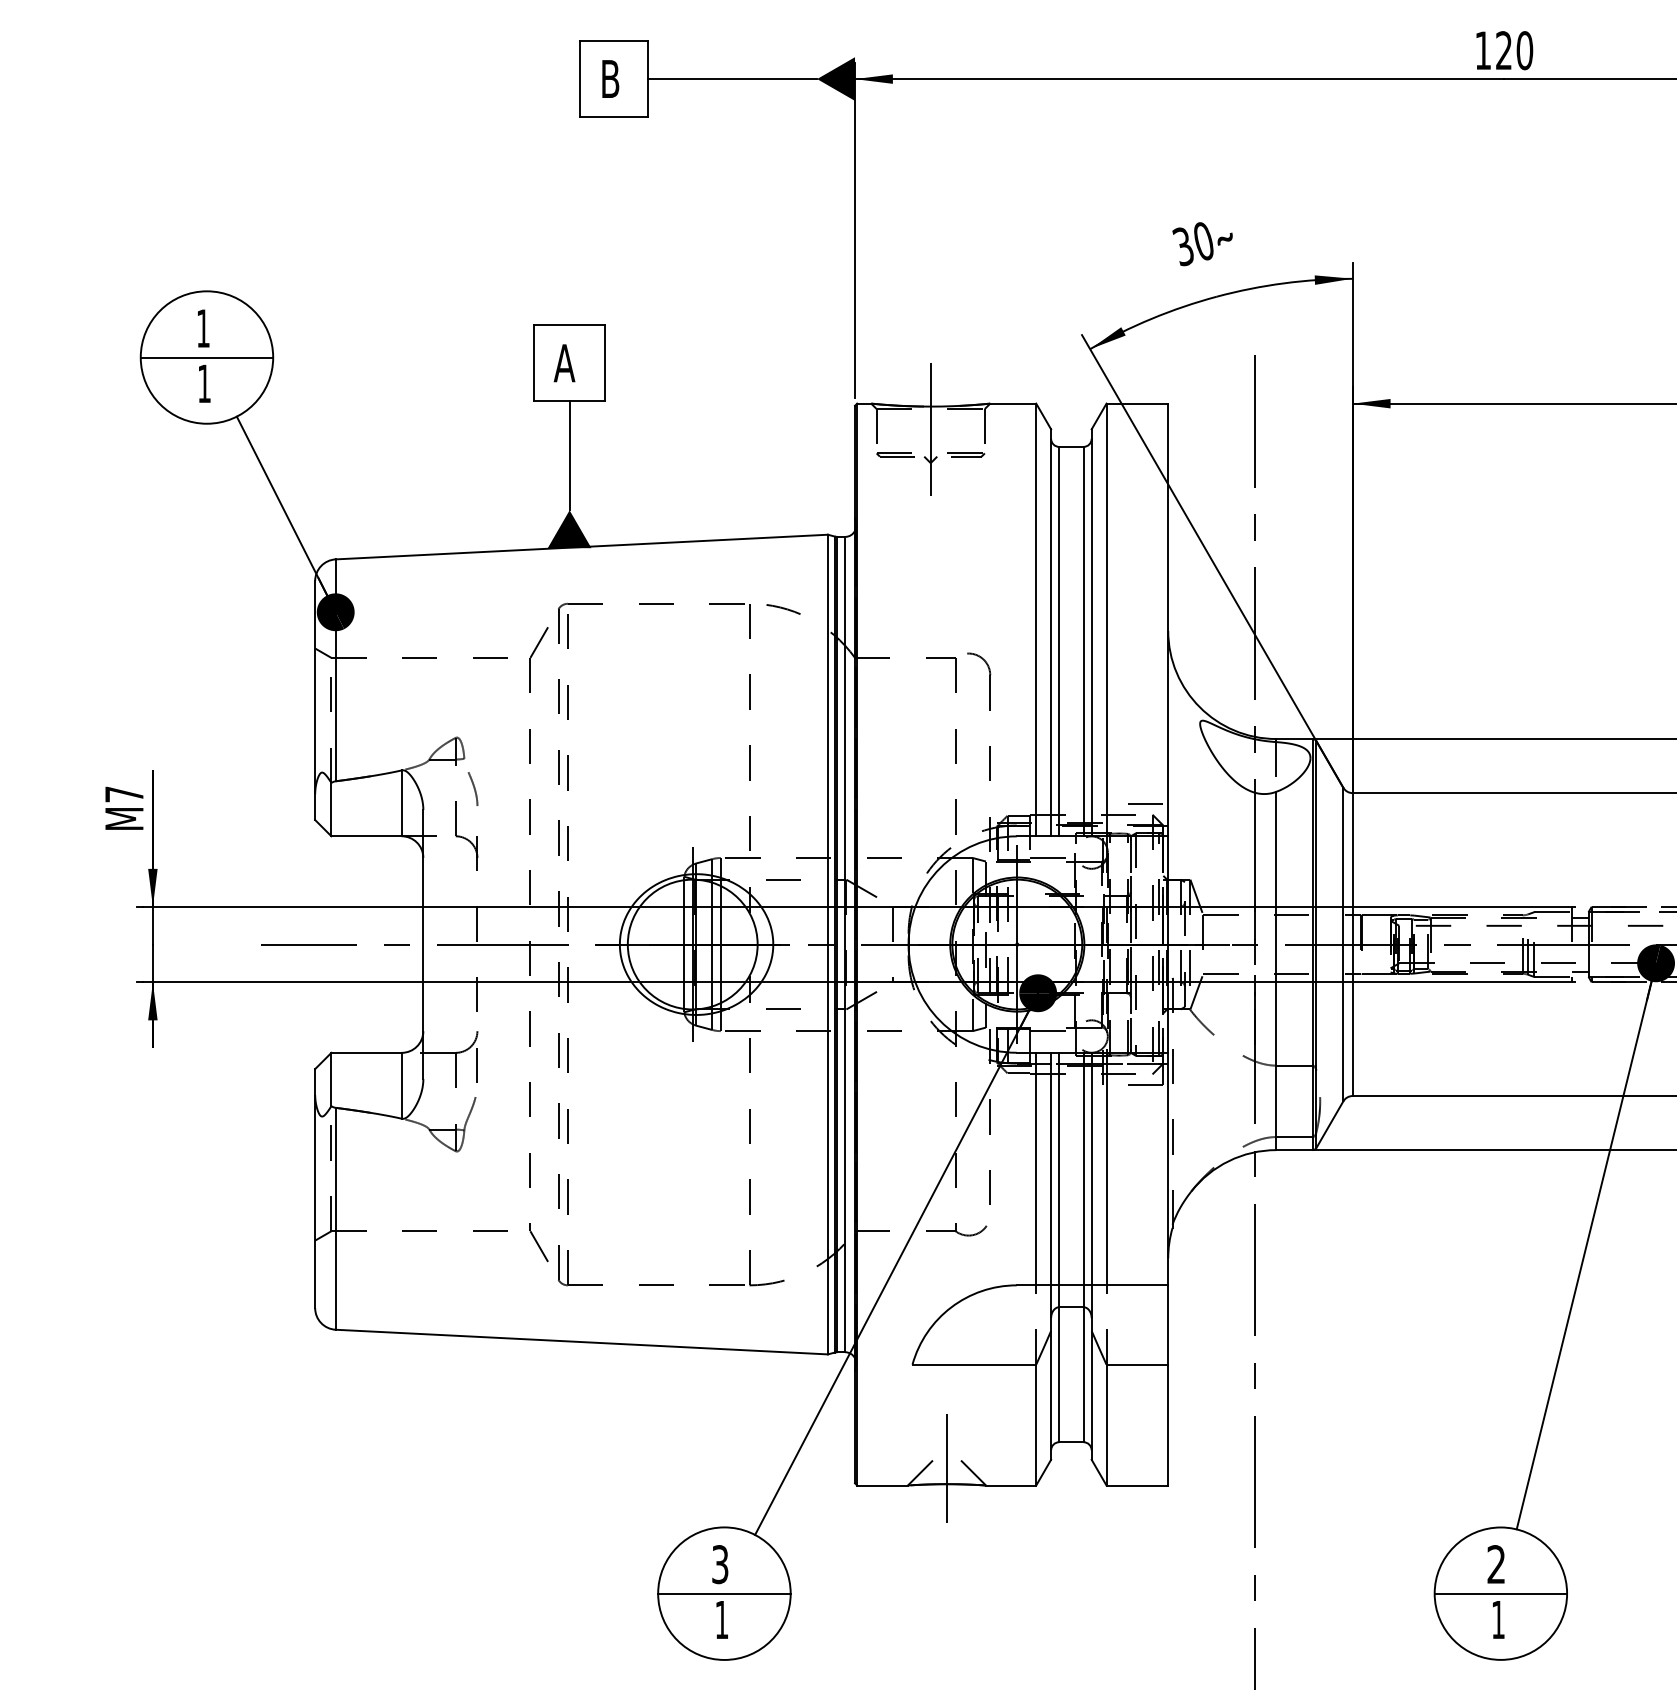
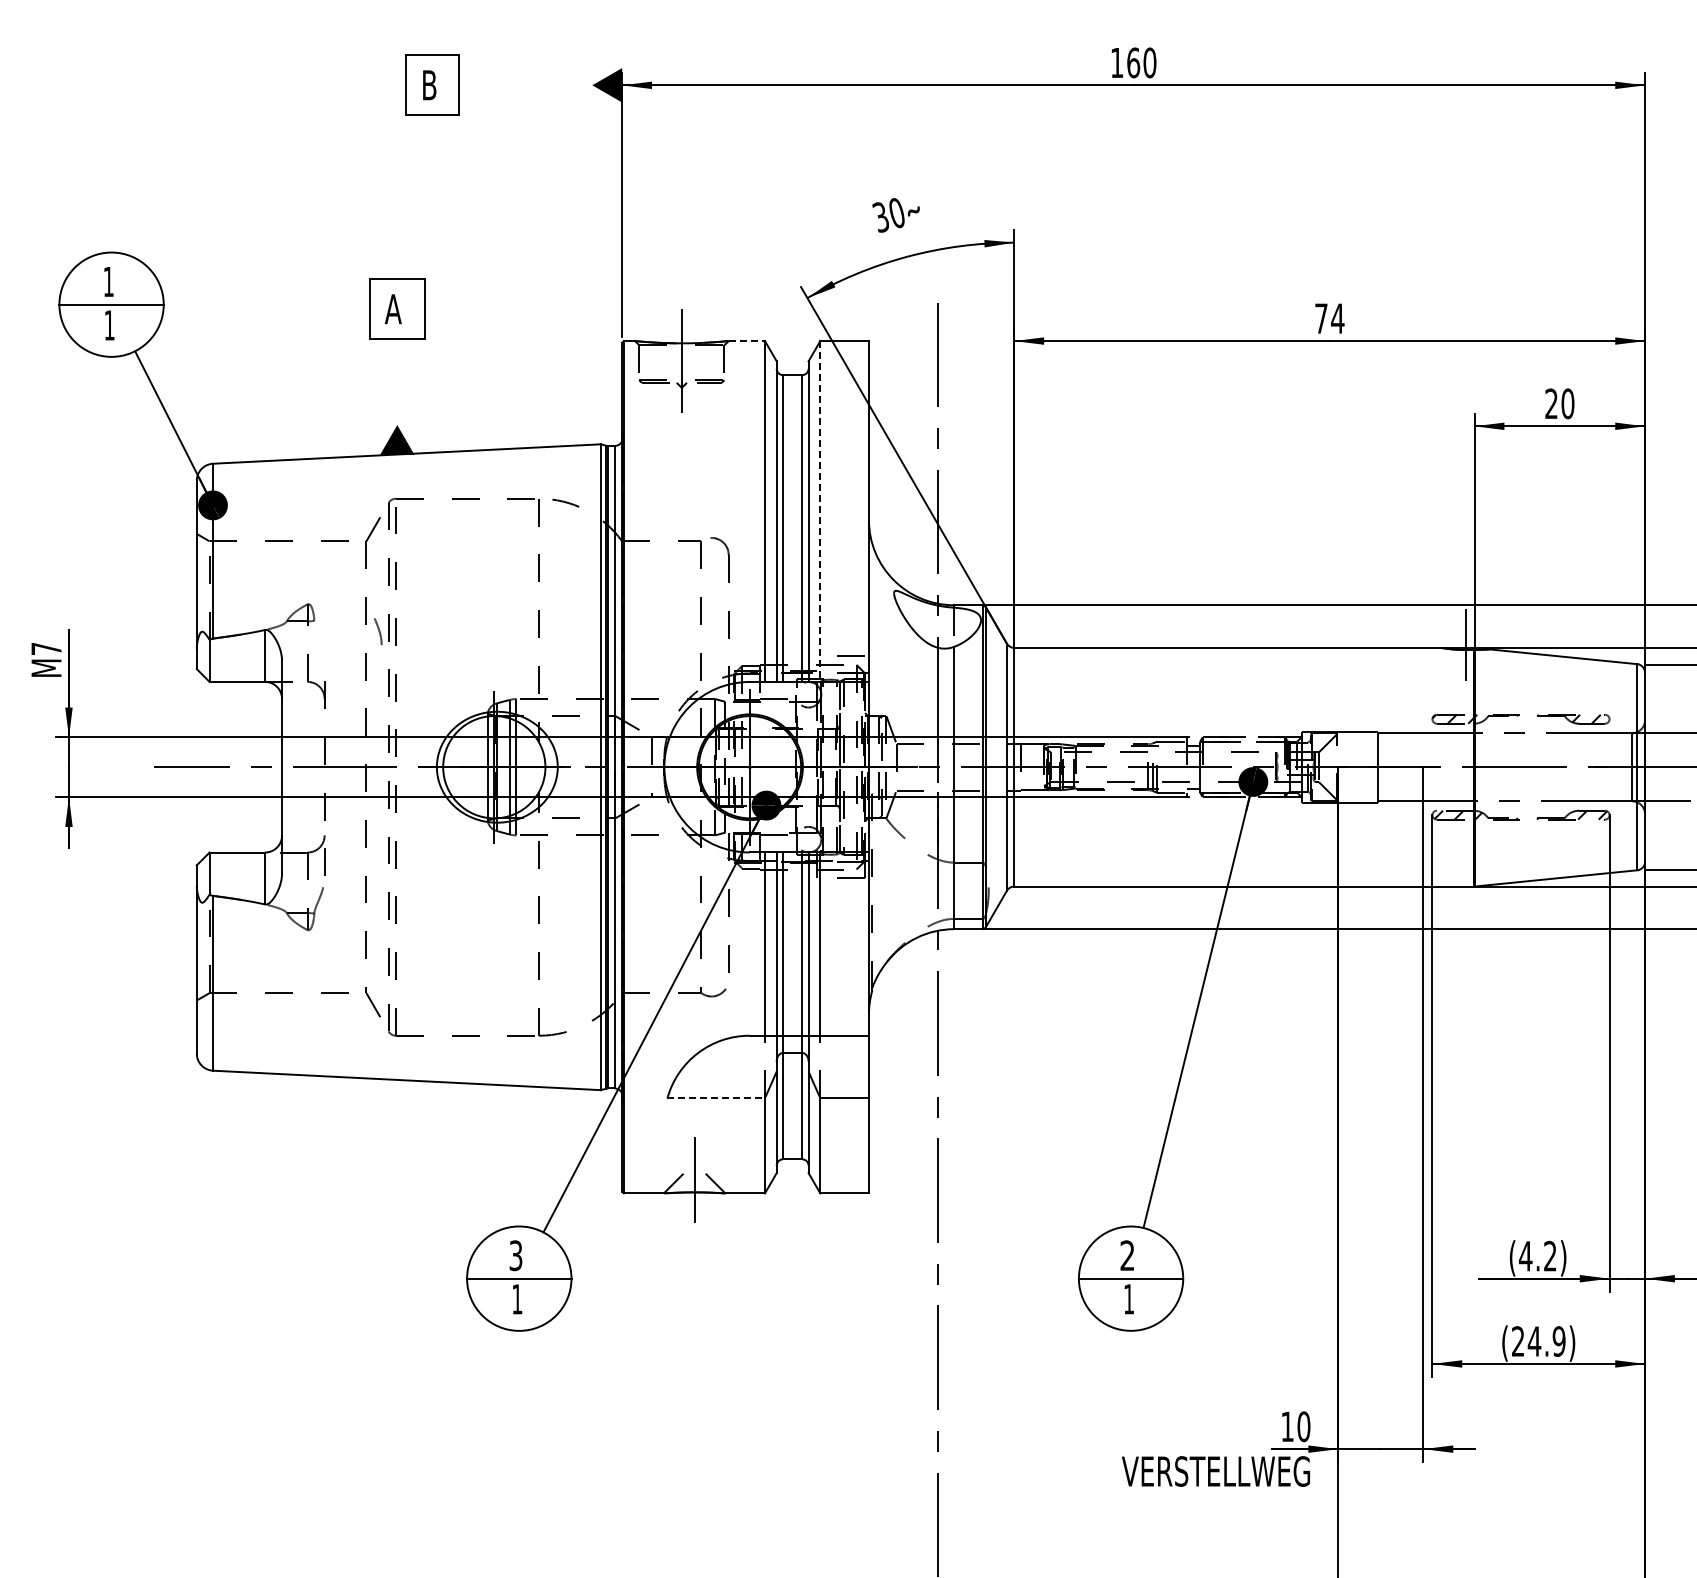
text: (1503, 50) -> (1133, 62), 120 -> 160
line: (732, 79) -> (525, 85), removed
line: (1014, 404) -> (747, 341), solid -> dashed
line: (569, 456) -> (397, 382), removed
line: (1106, 621) -> (820, 512), solid -> dashed
curve: (473, 788) -> (378, 631), moved
line: (974, 1365) -> (716, 1098), solid -> dashed

